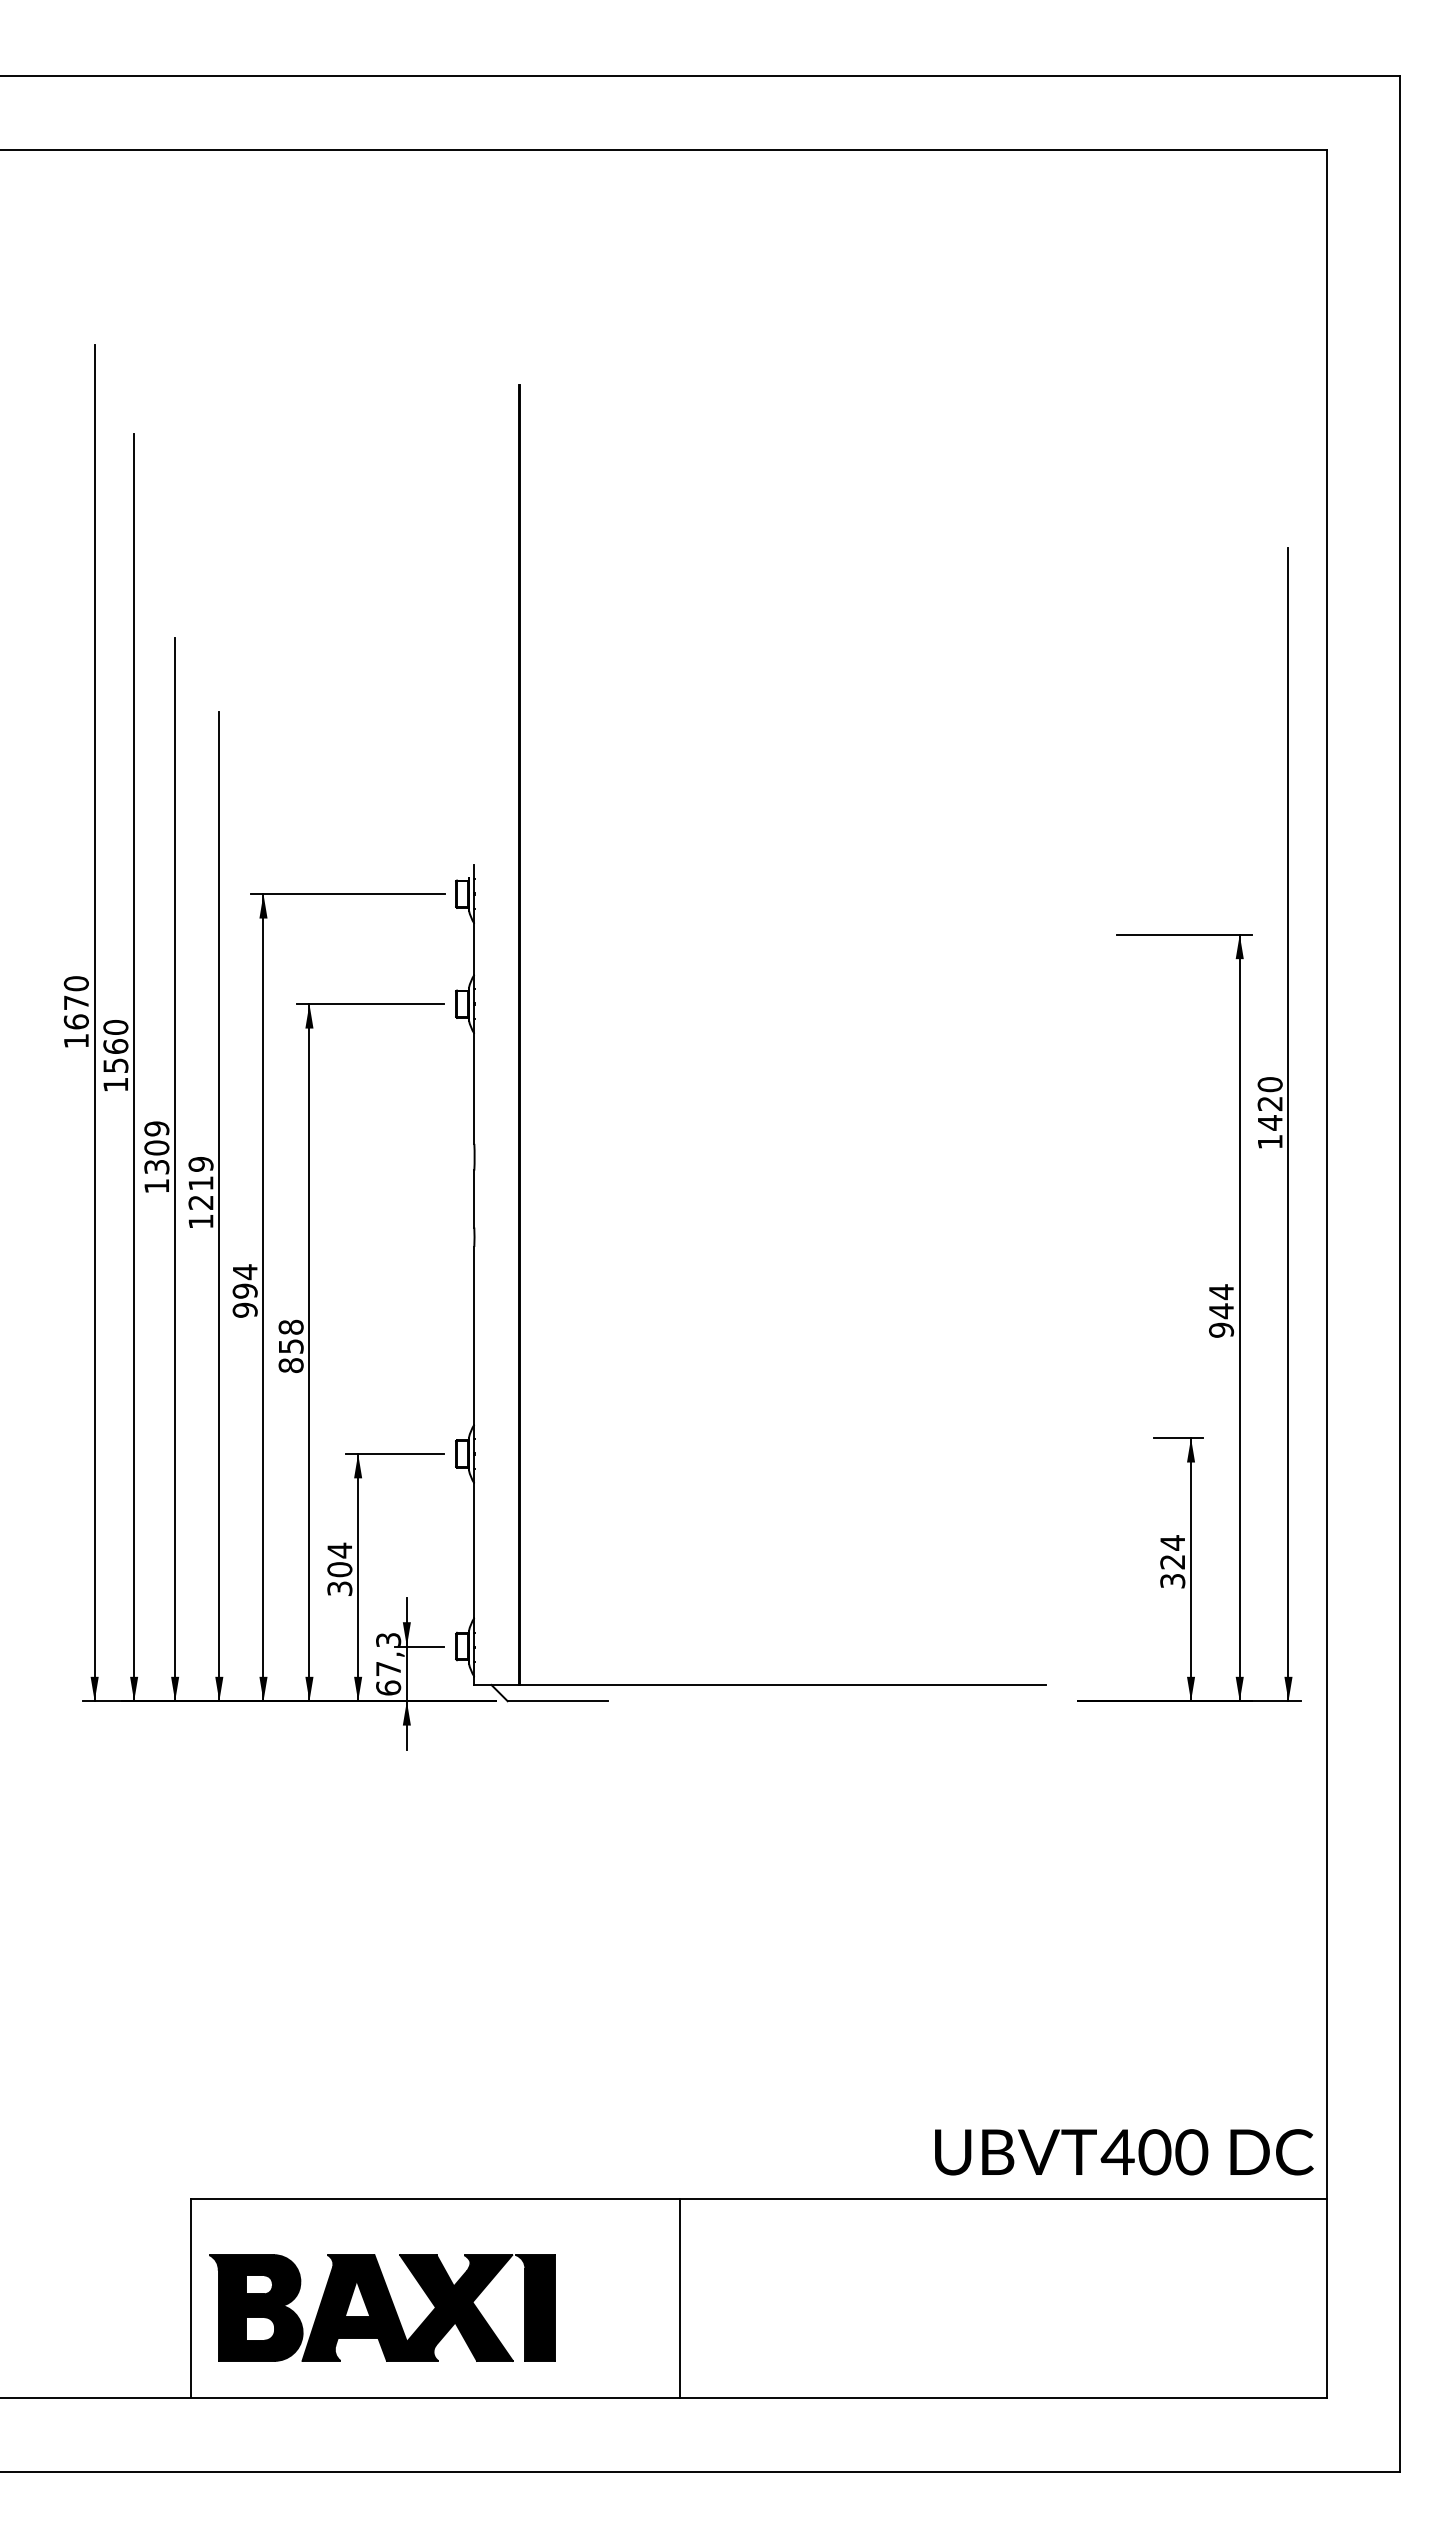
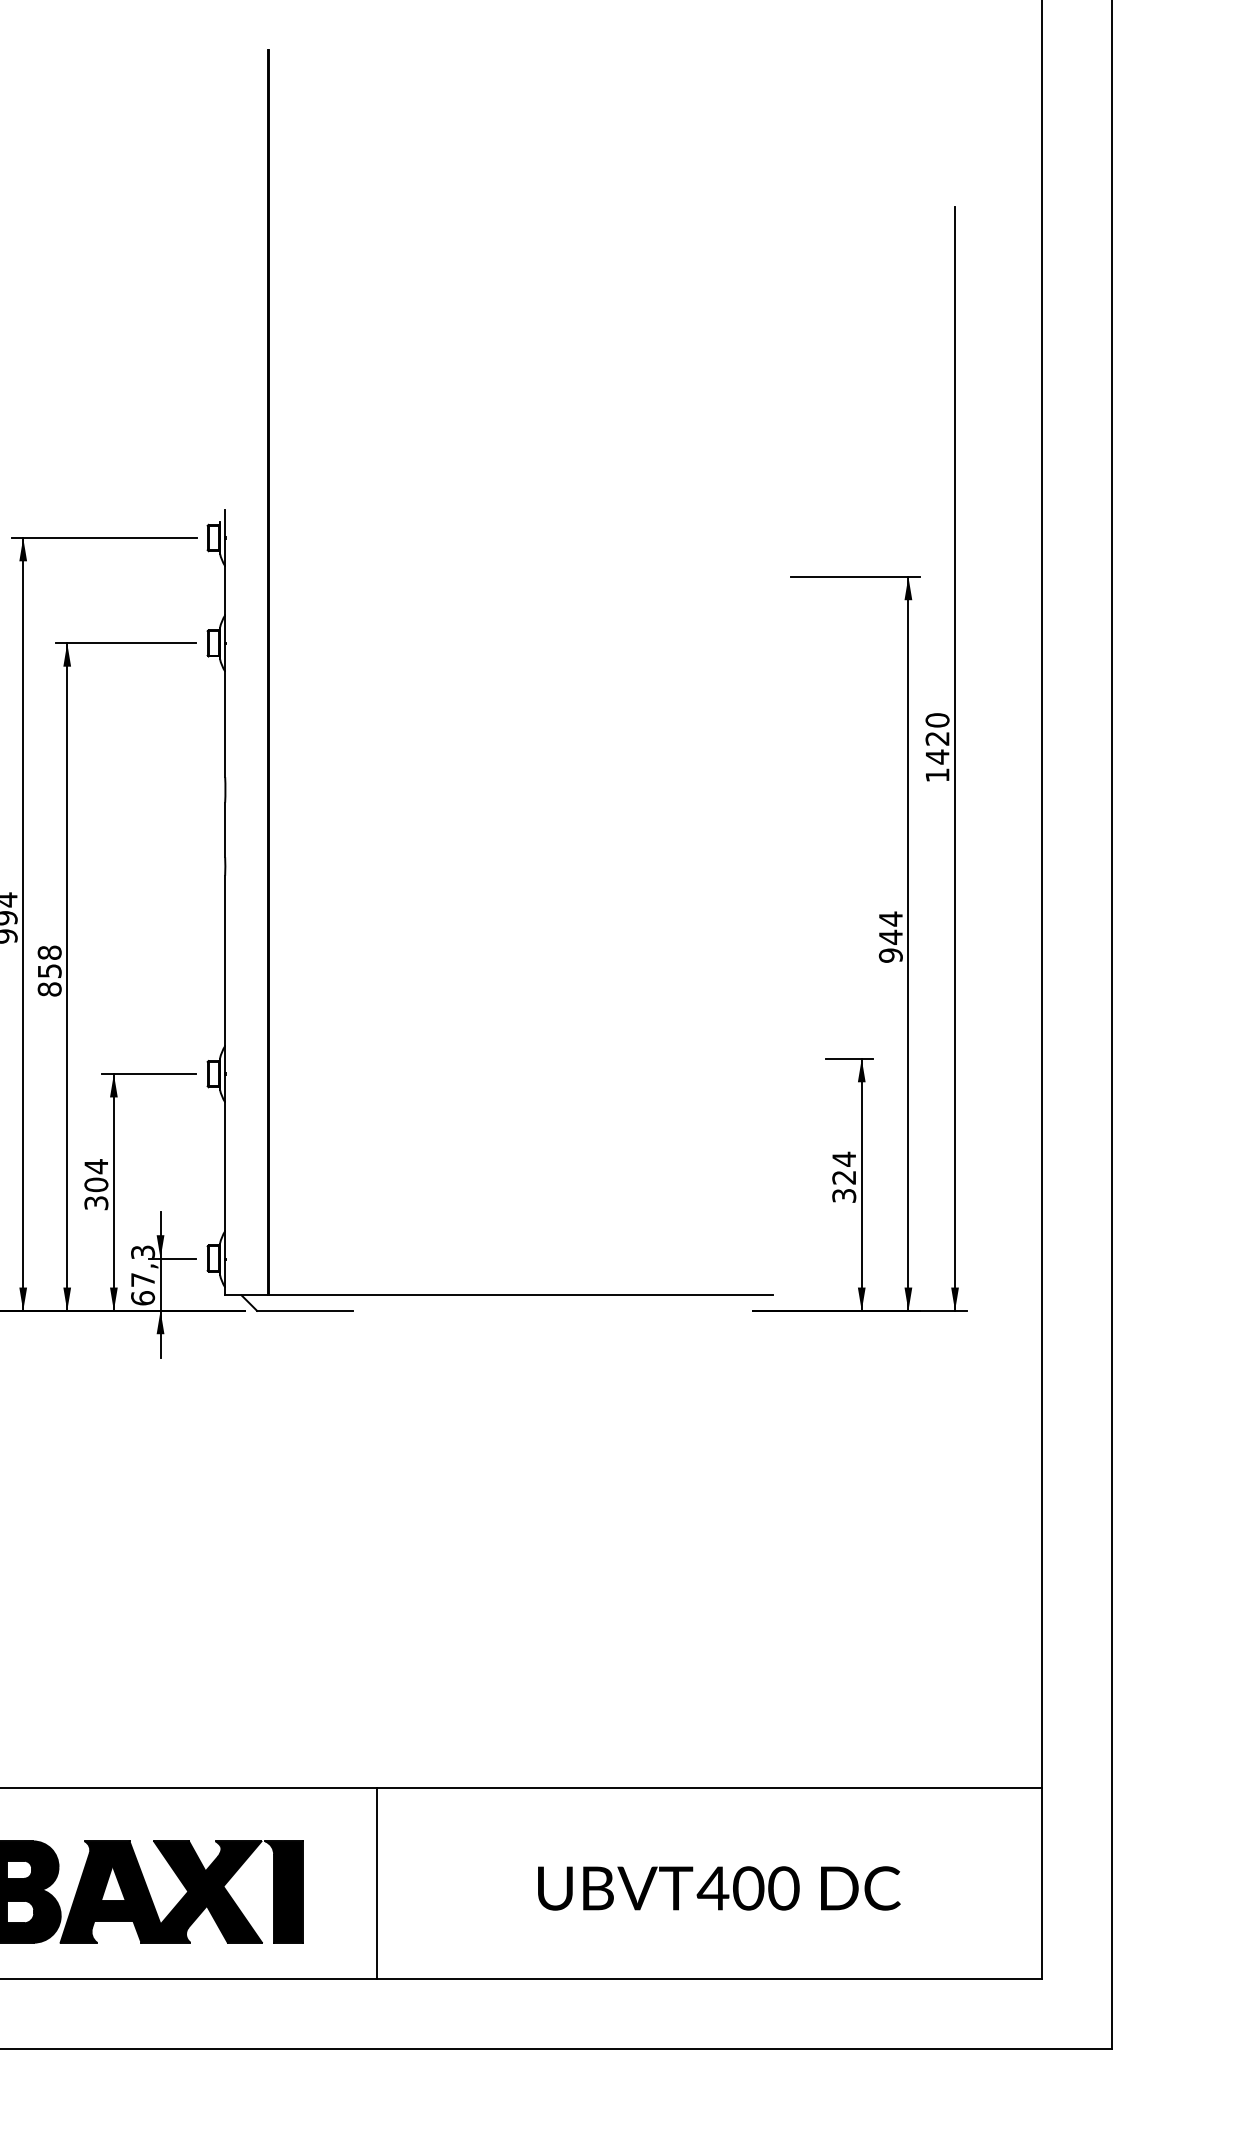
part: (1239, 1124) -> (908, 758), moved
text: (1124, 2152) -> (719, 1888), moved
line: (679, 2298) -> (376, 1882), moved

